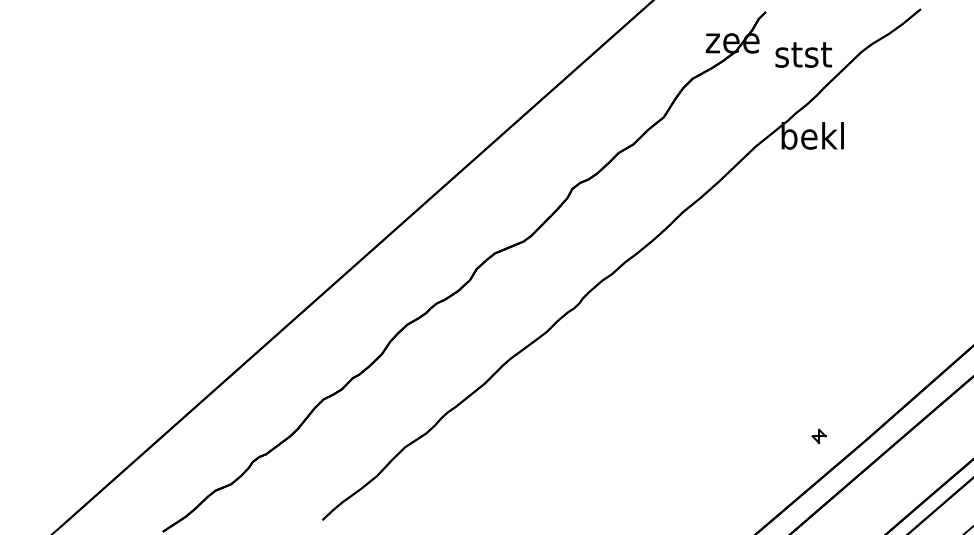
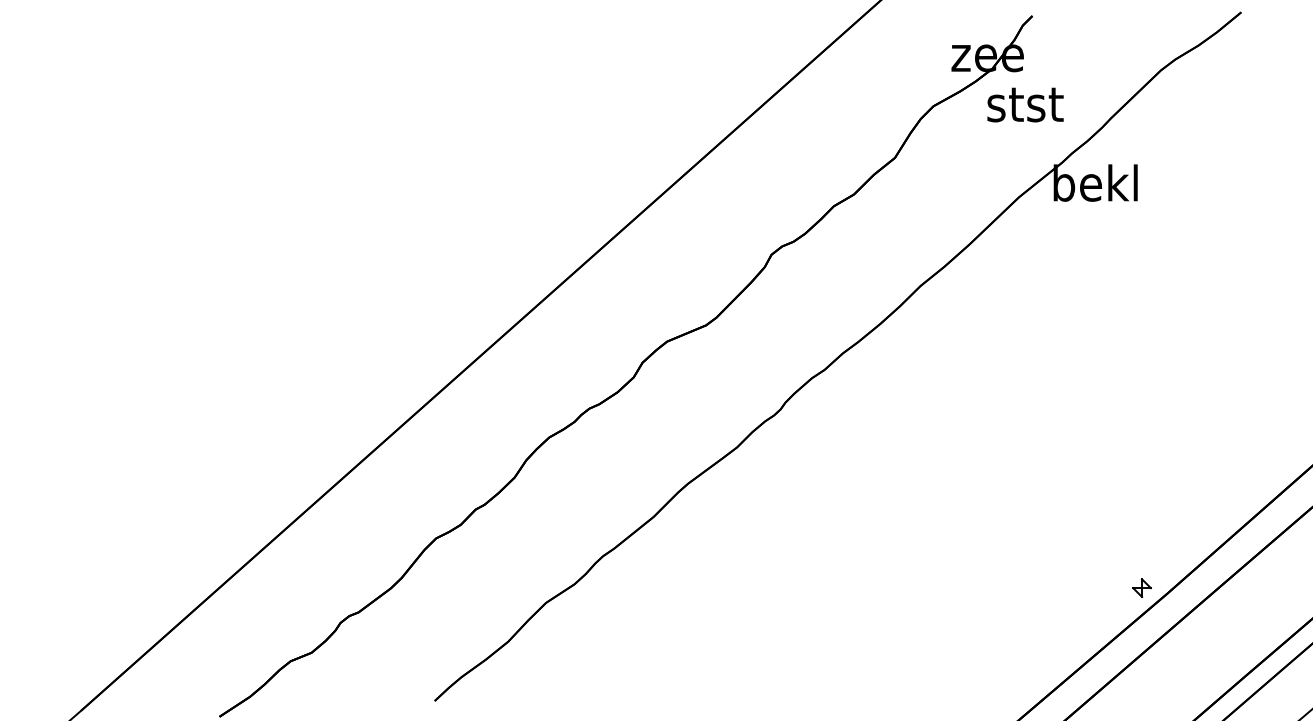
text: (803, 54) -> (1025, 104), moved
part: (818, 435) -> (1141, 586), moved

